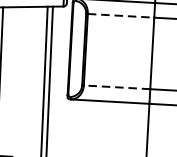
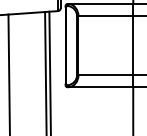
line: (121, 16) -> (106, 16), dashed -> solid
line: (116, 87) -> (105, 75), dashed -> solid

